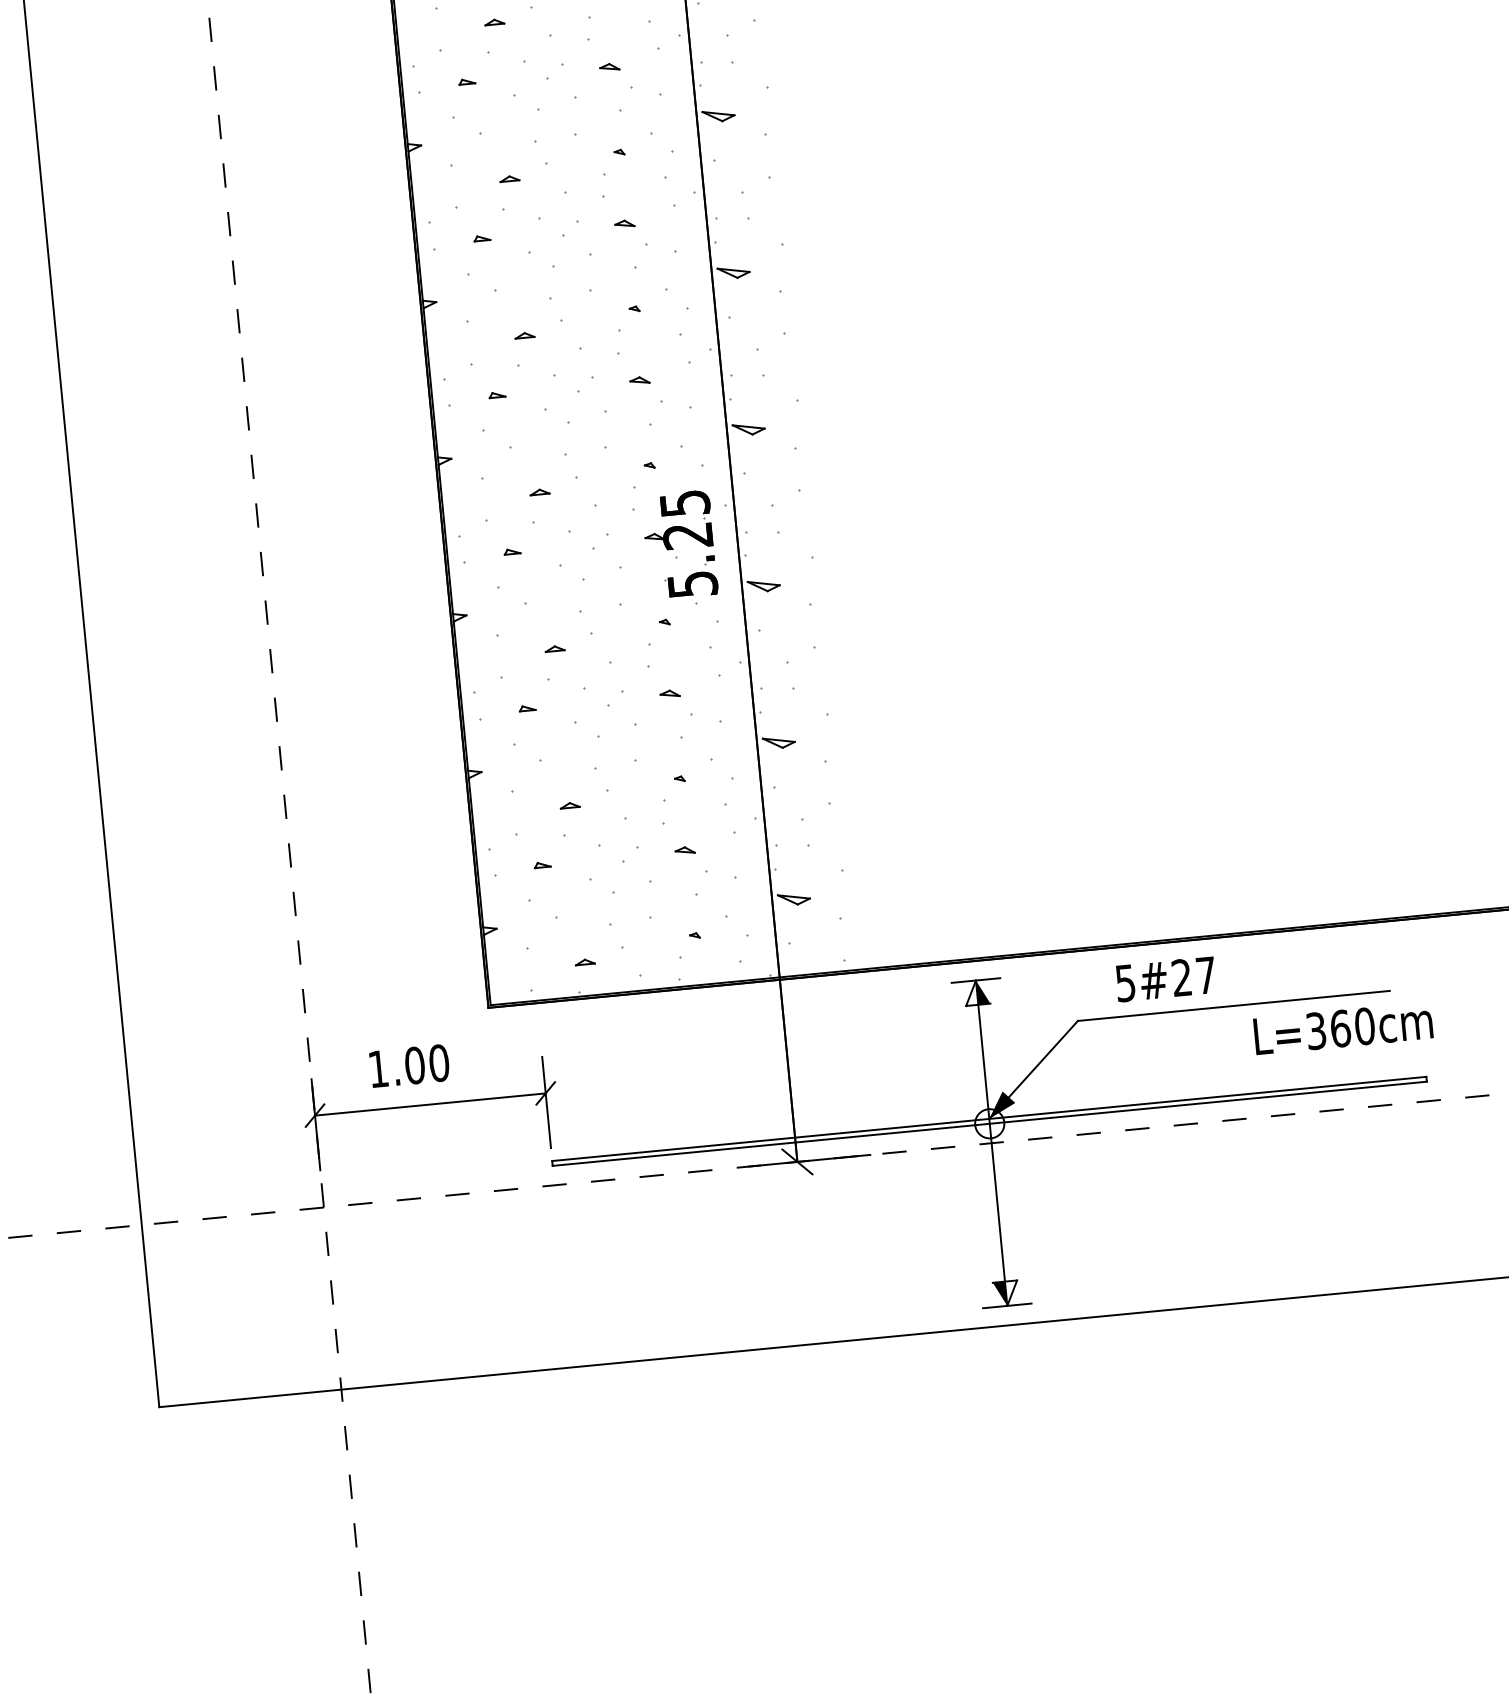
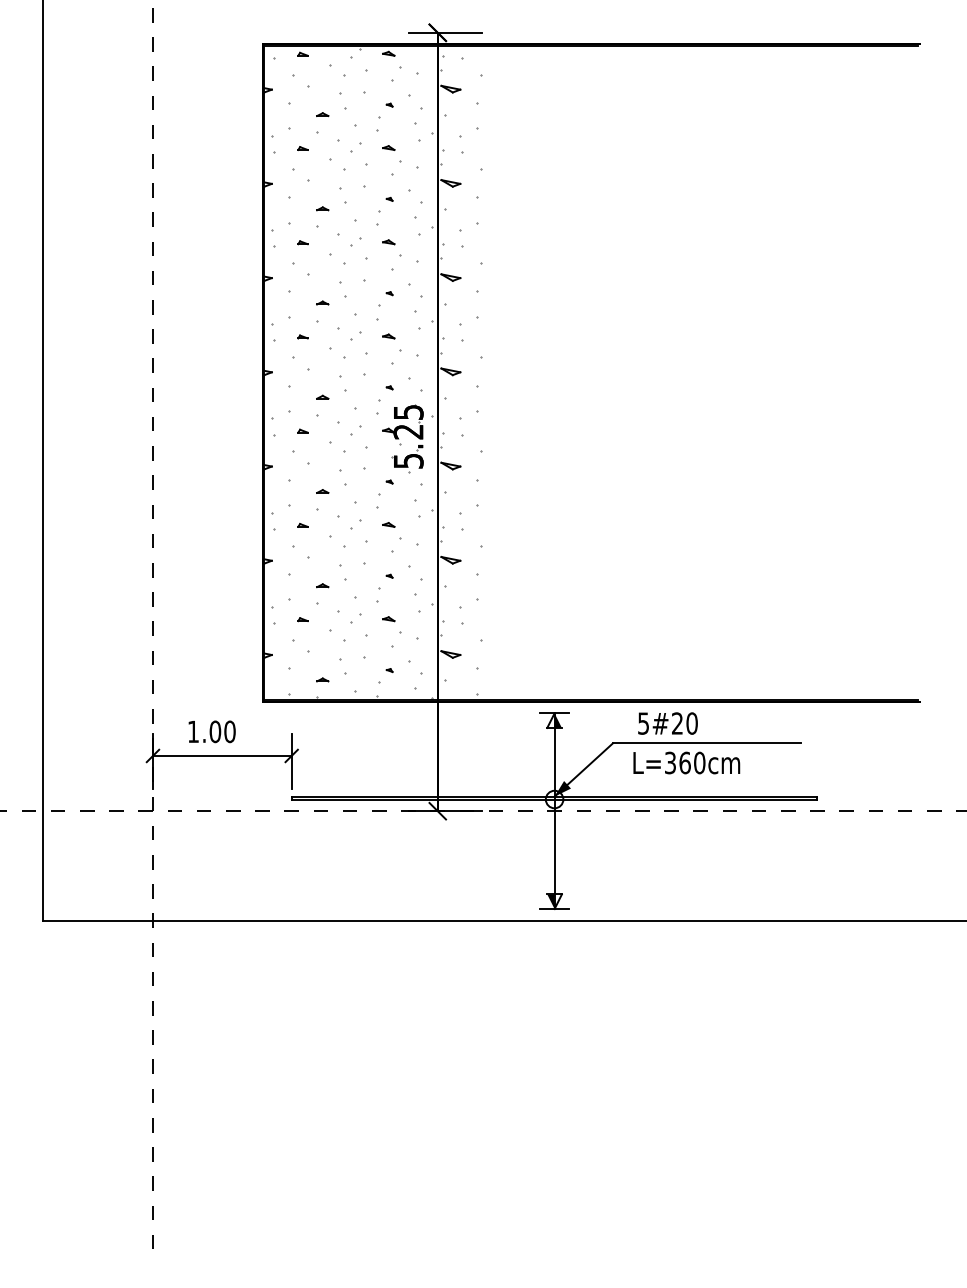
text: (1205, 975) -> (691, 723), 5#27 -> 5#20
text: (1342, 1027) -> (686, 762), moved

